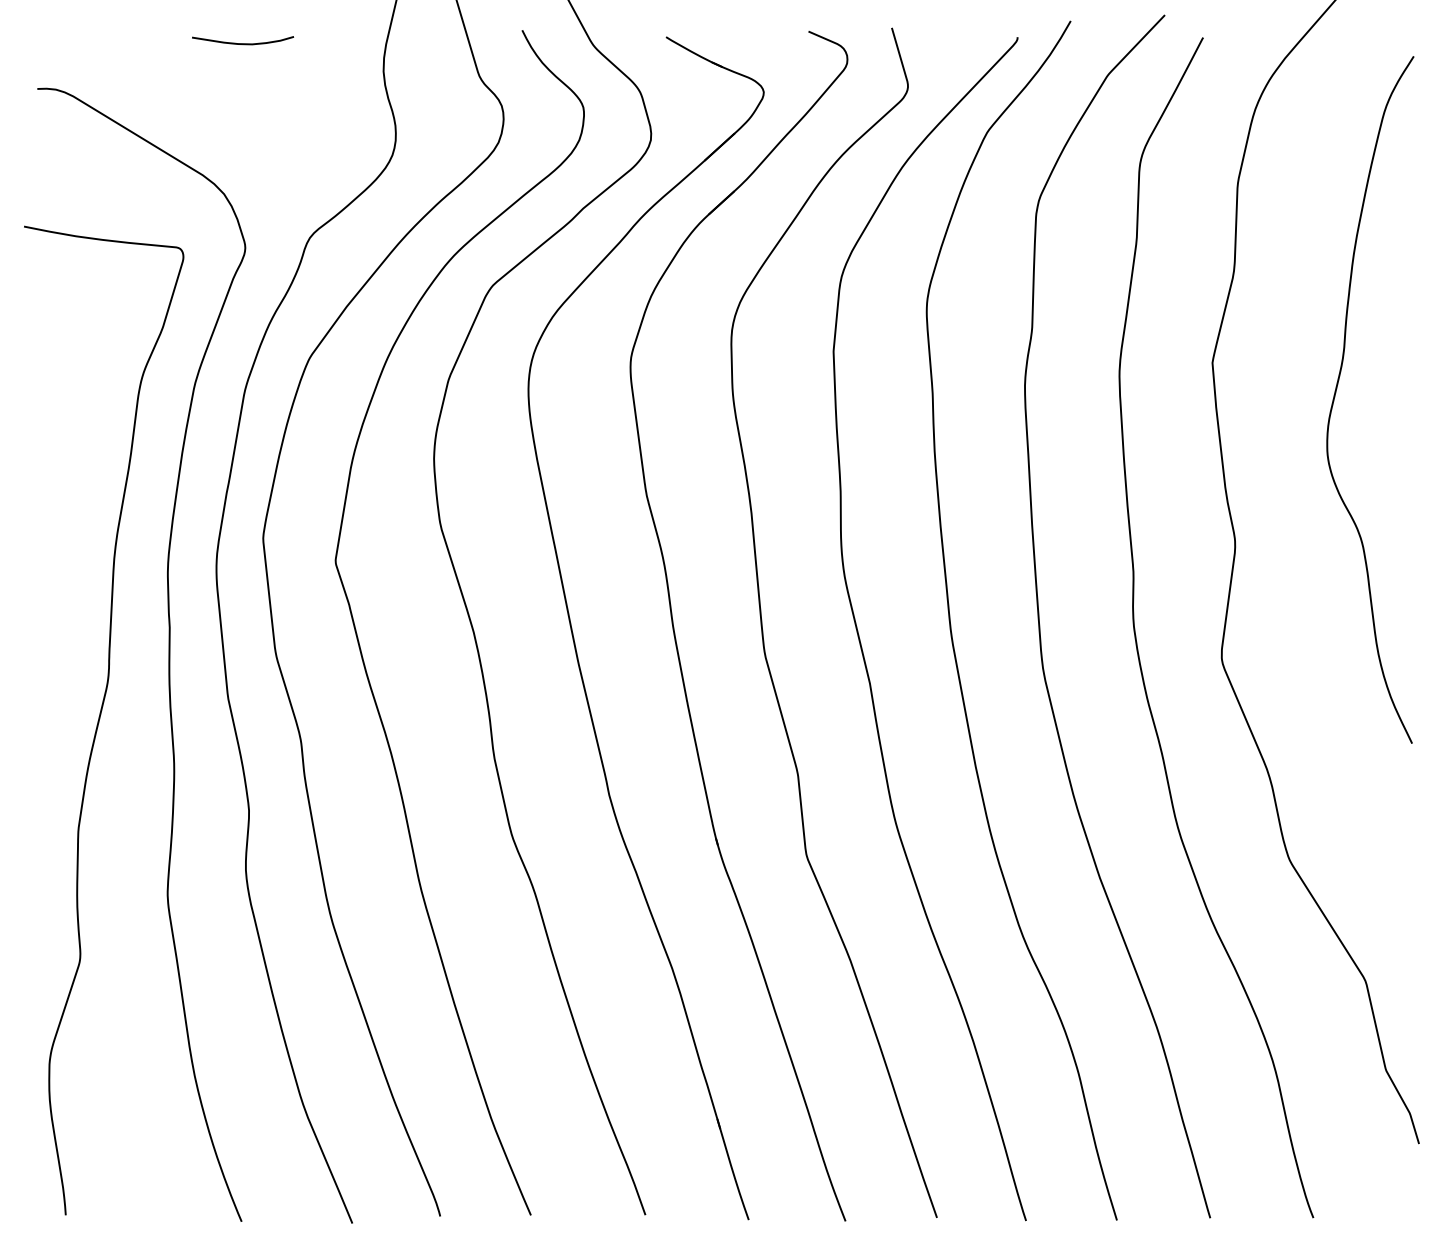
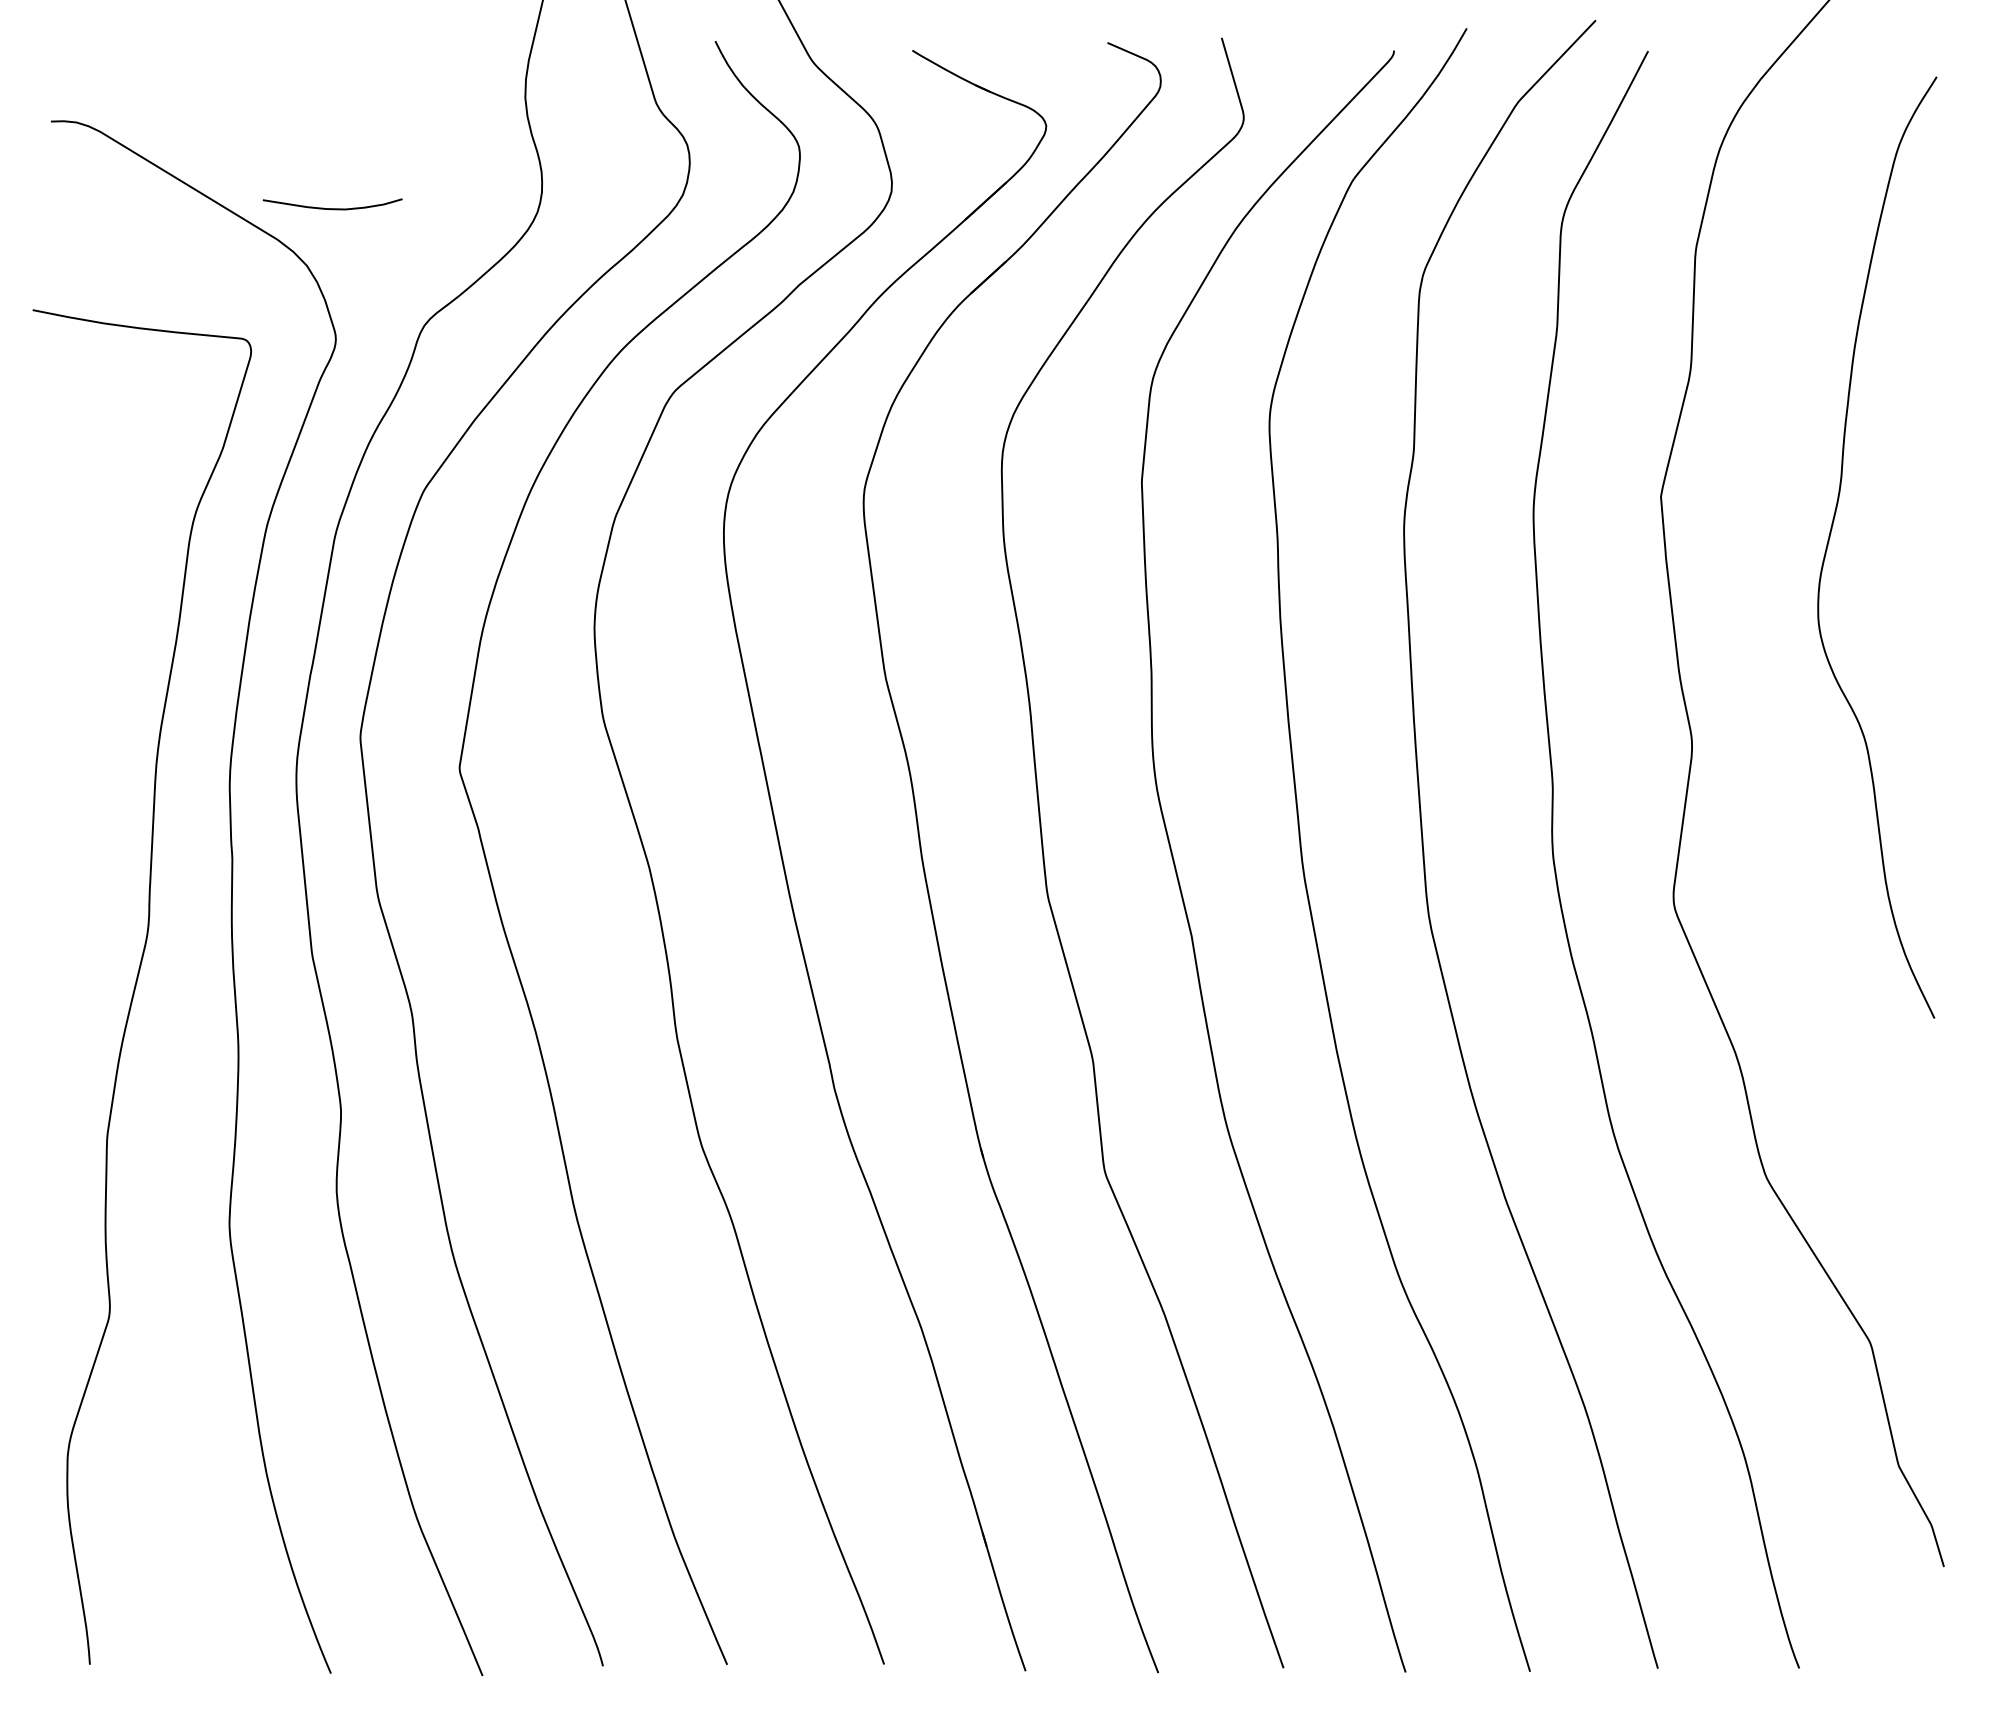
curve: (242, 43) -> (332, 208), moved

